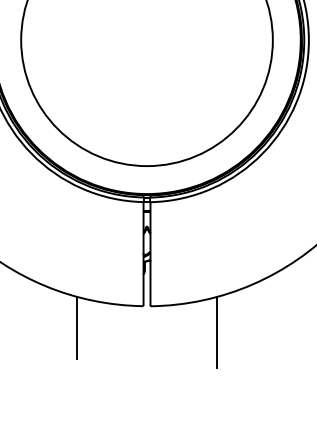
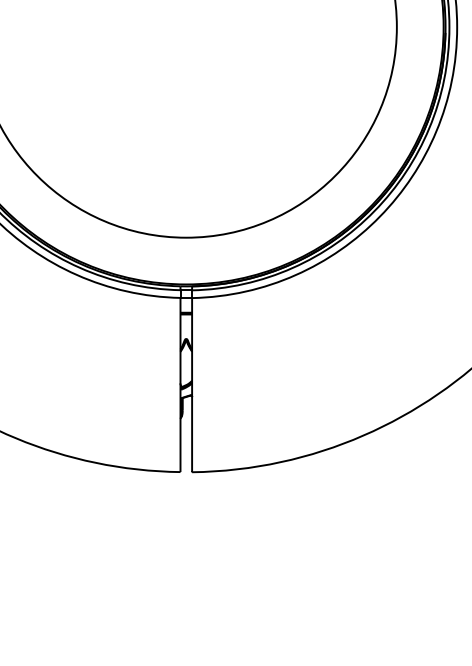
line: (77, 327) -> (69, 507), removed
line: (216, 332) -> (302, 516), removed

